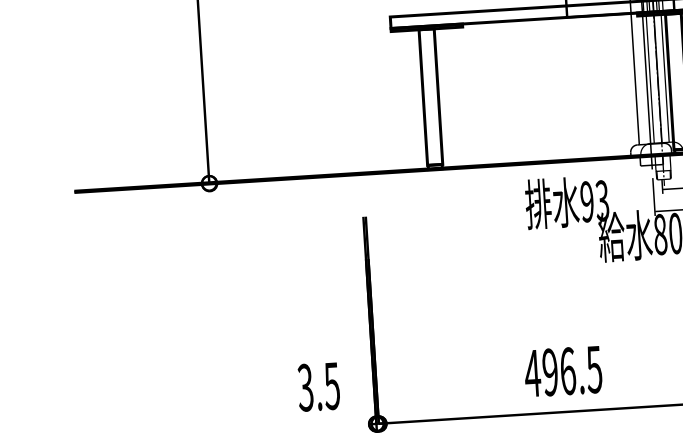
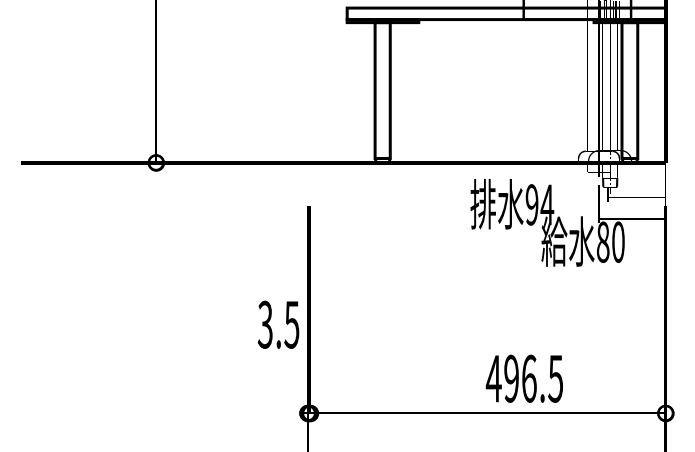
text: (602, 200) -> (547, 204), 93 -> 94
text: (562, 371) -> (523, 378), moved
text: (318, 386) -> (278, 324), moved

